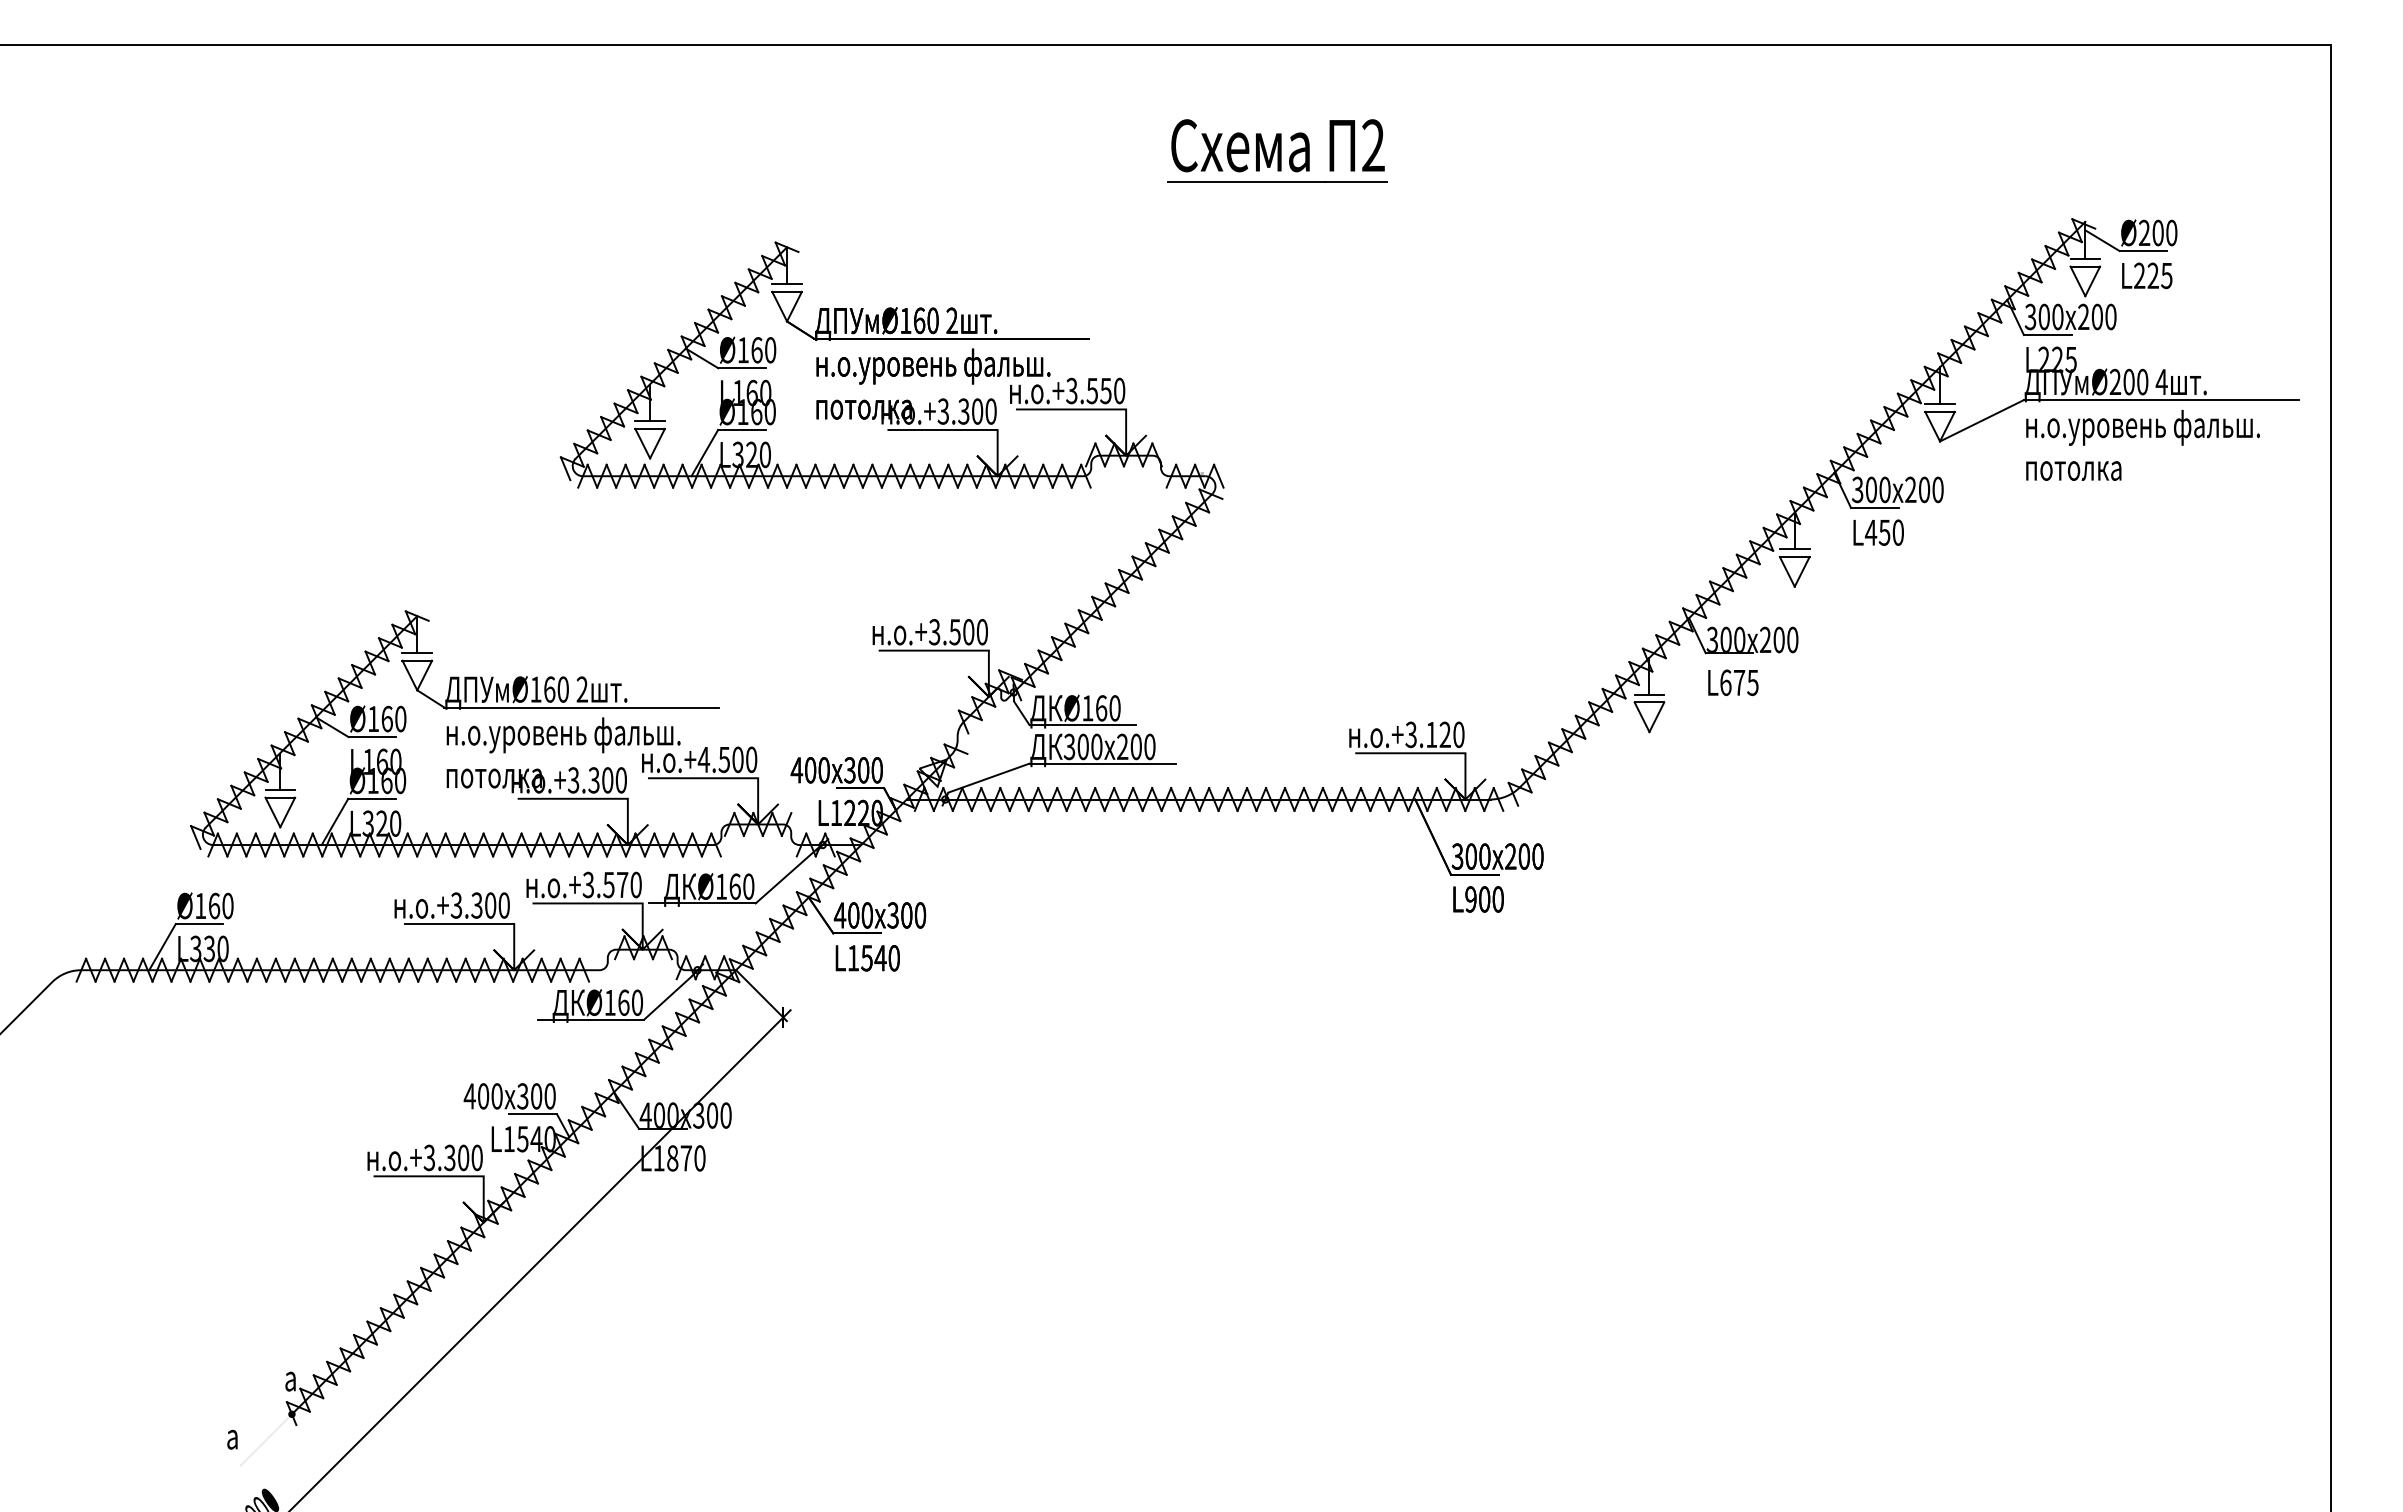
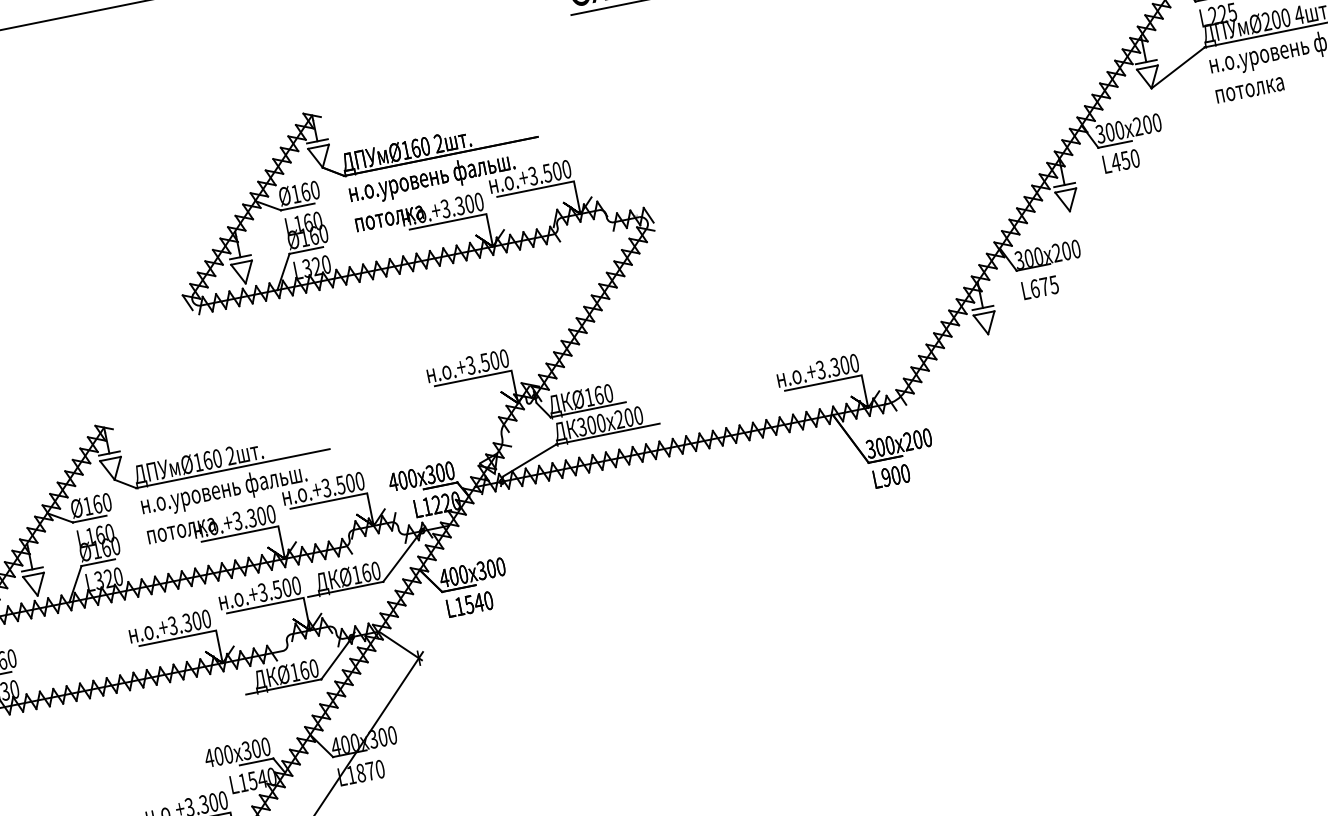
text: (1105, 390) -> (556, 171), .+3.550 -> .+3.500
text: (1437, 734) -> (839, 366), .+3.120 -> .+3.300
text: (703, 759) -> (326, 487), .+4.500 -> .+3.500
text: (622, 884) -> (286, 587), .+3.570 -> .+3.500

